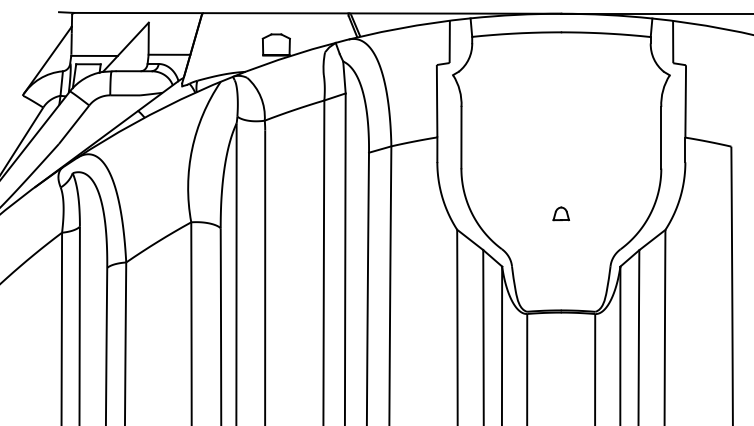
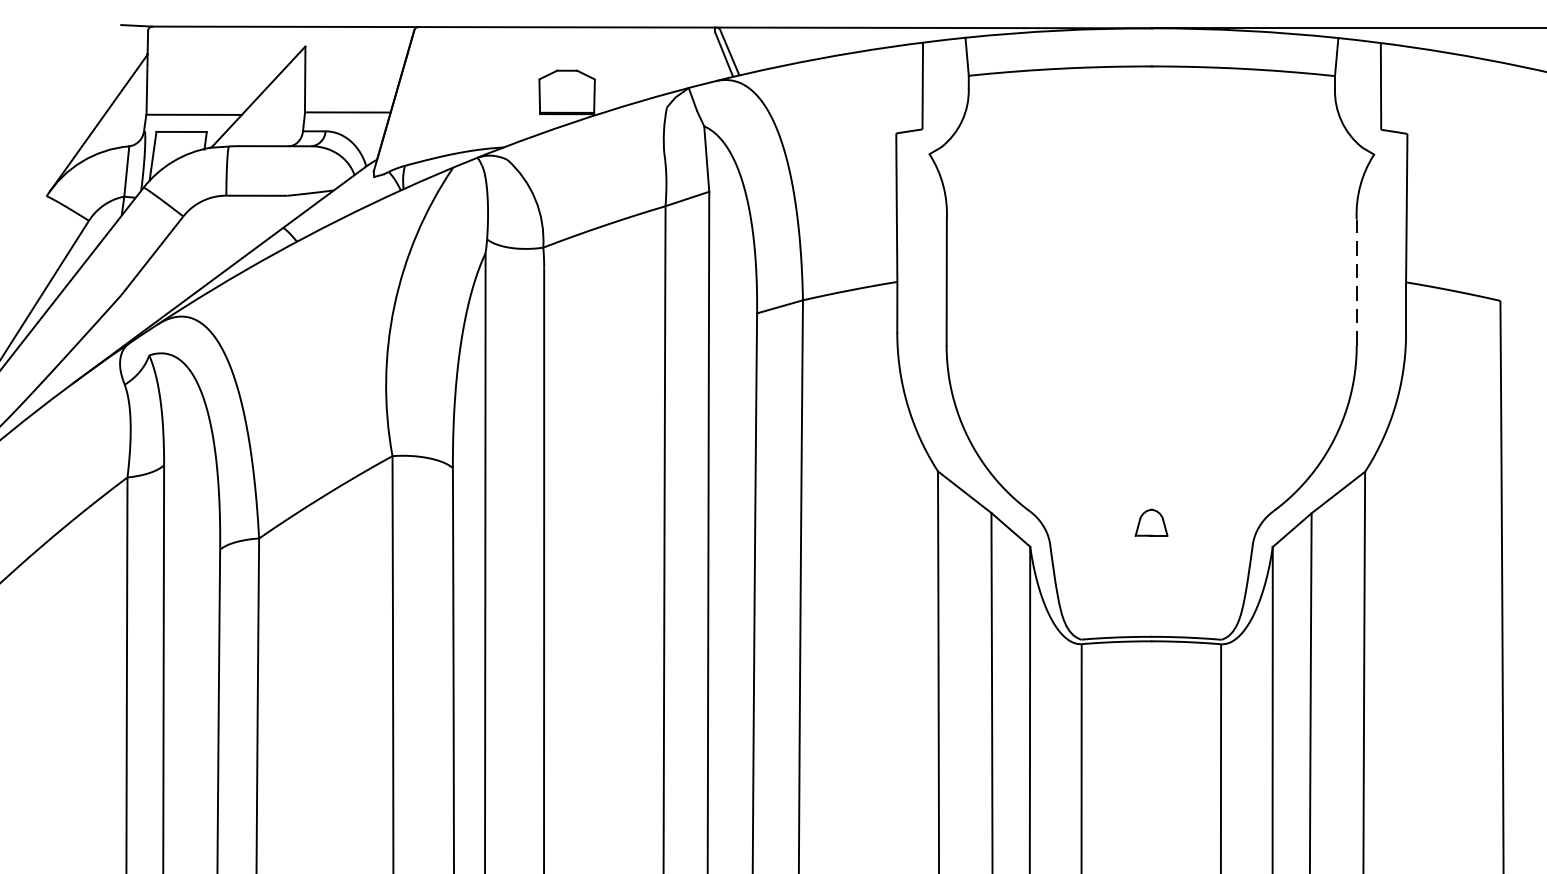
line: (661, 137) -> (1357, 282), solid -> dashed
part: (560, 213) -> (1149, 522), moved

